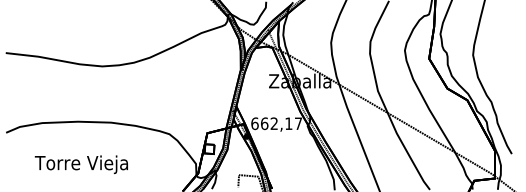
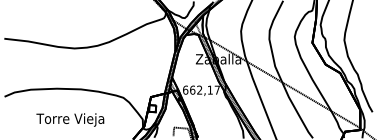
text: (80, 164) -> (69, 119), moved

